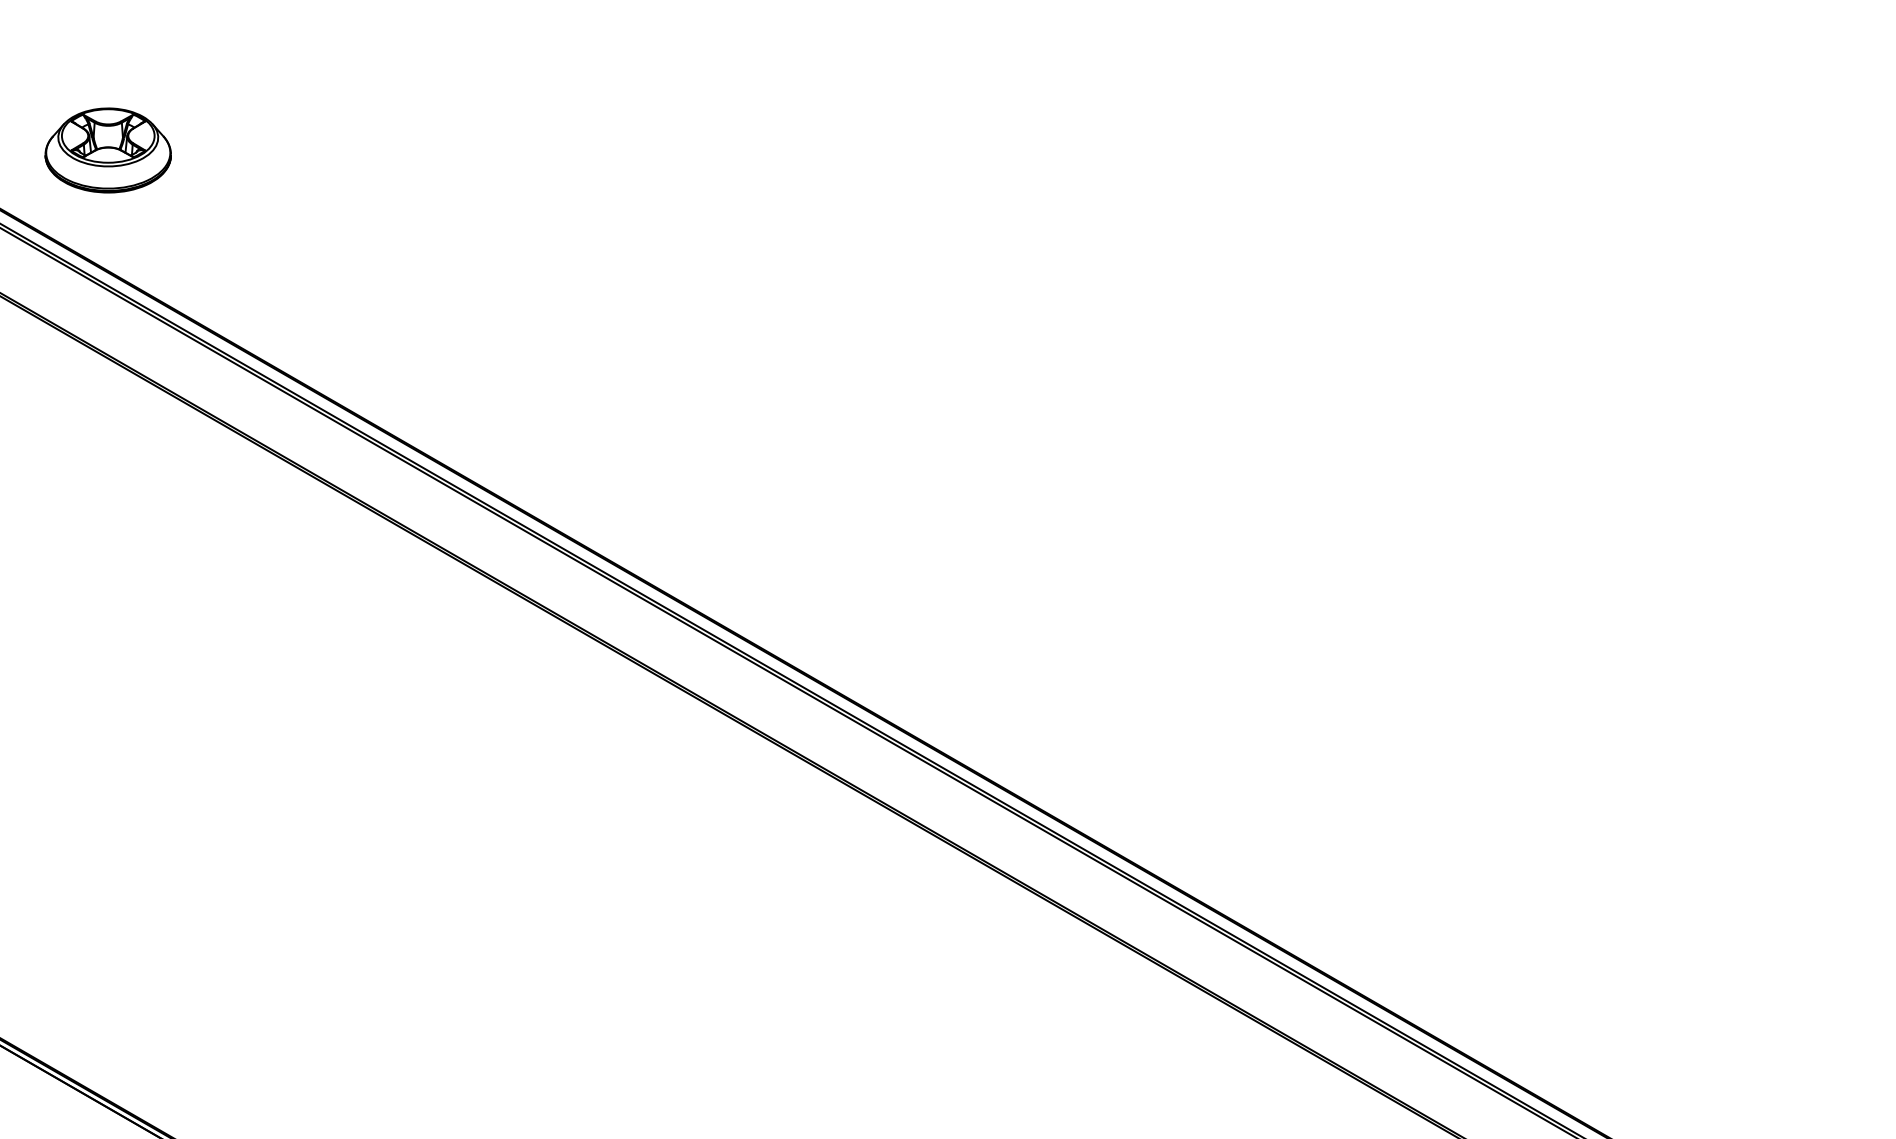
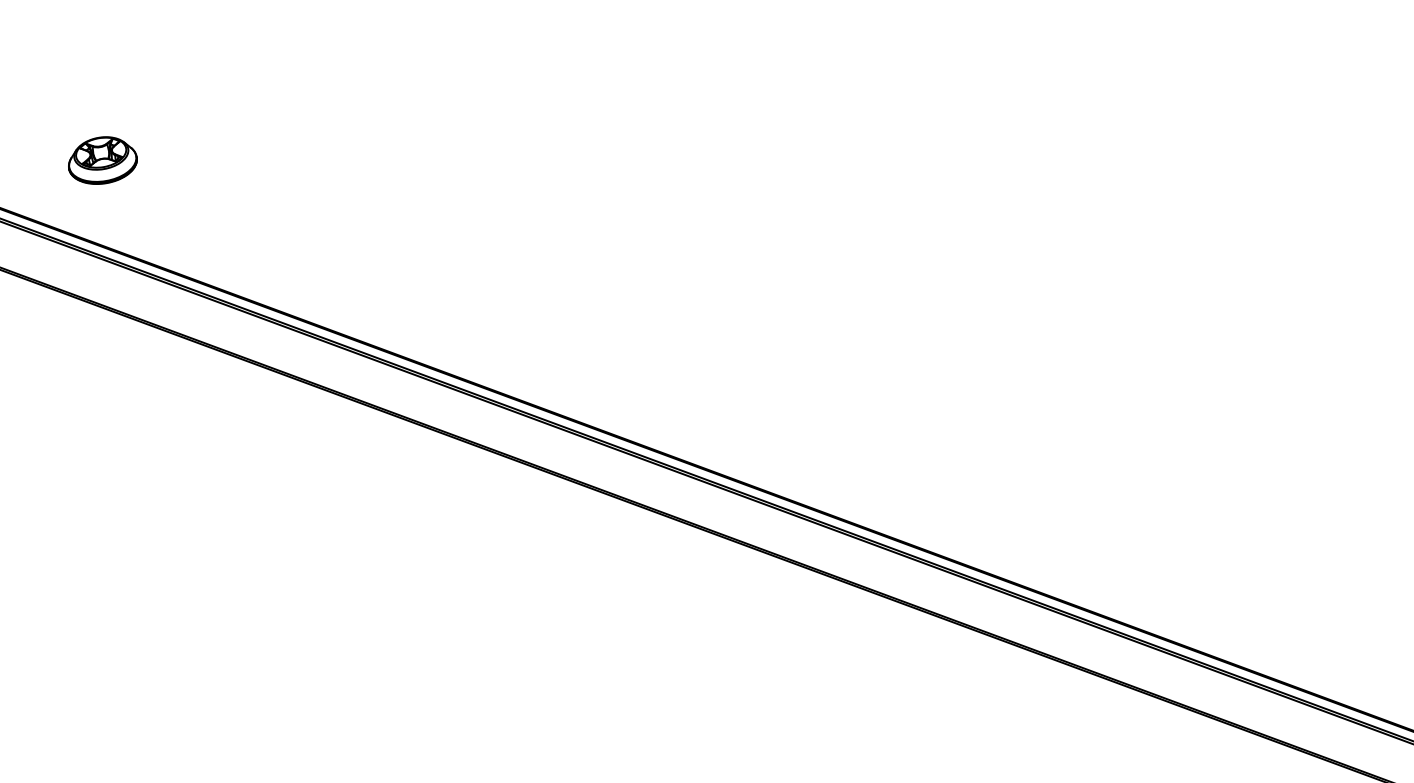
part: (107, 150) -> (102, 160), size x0.71

